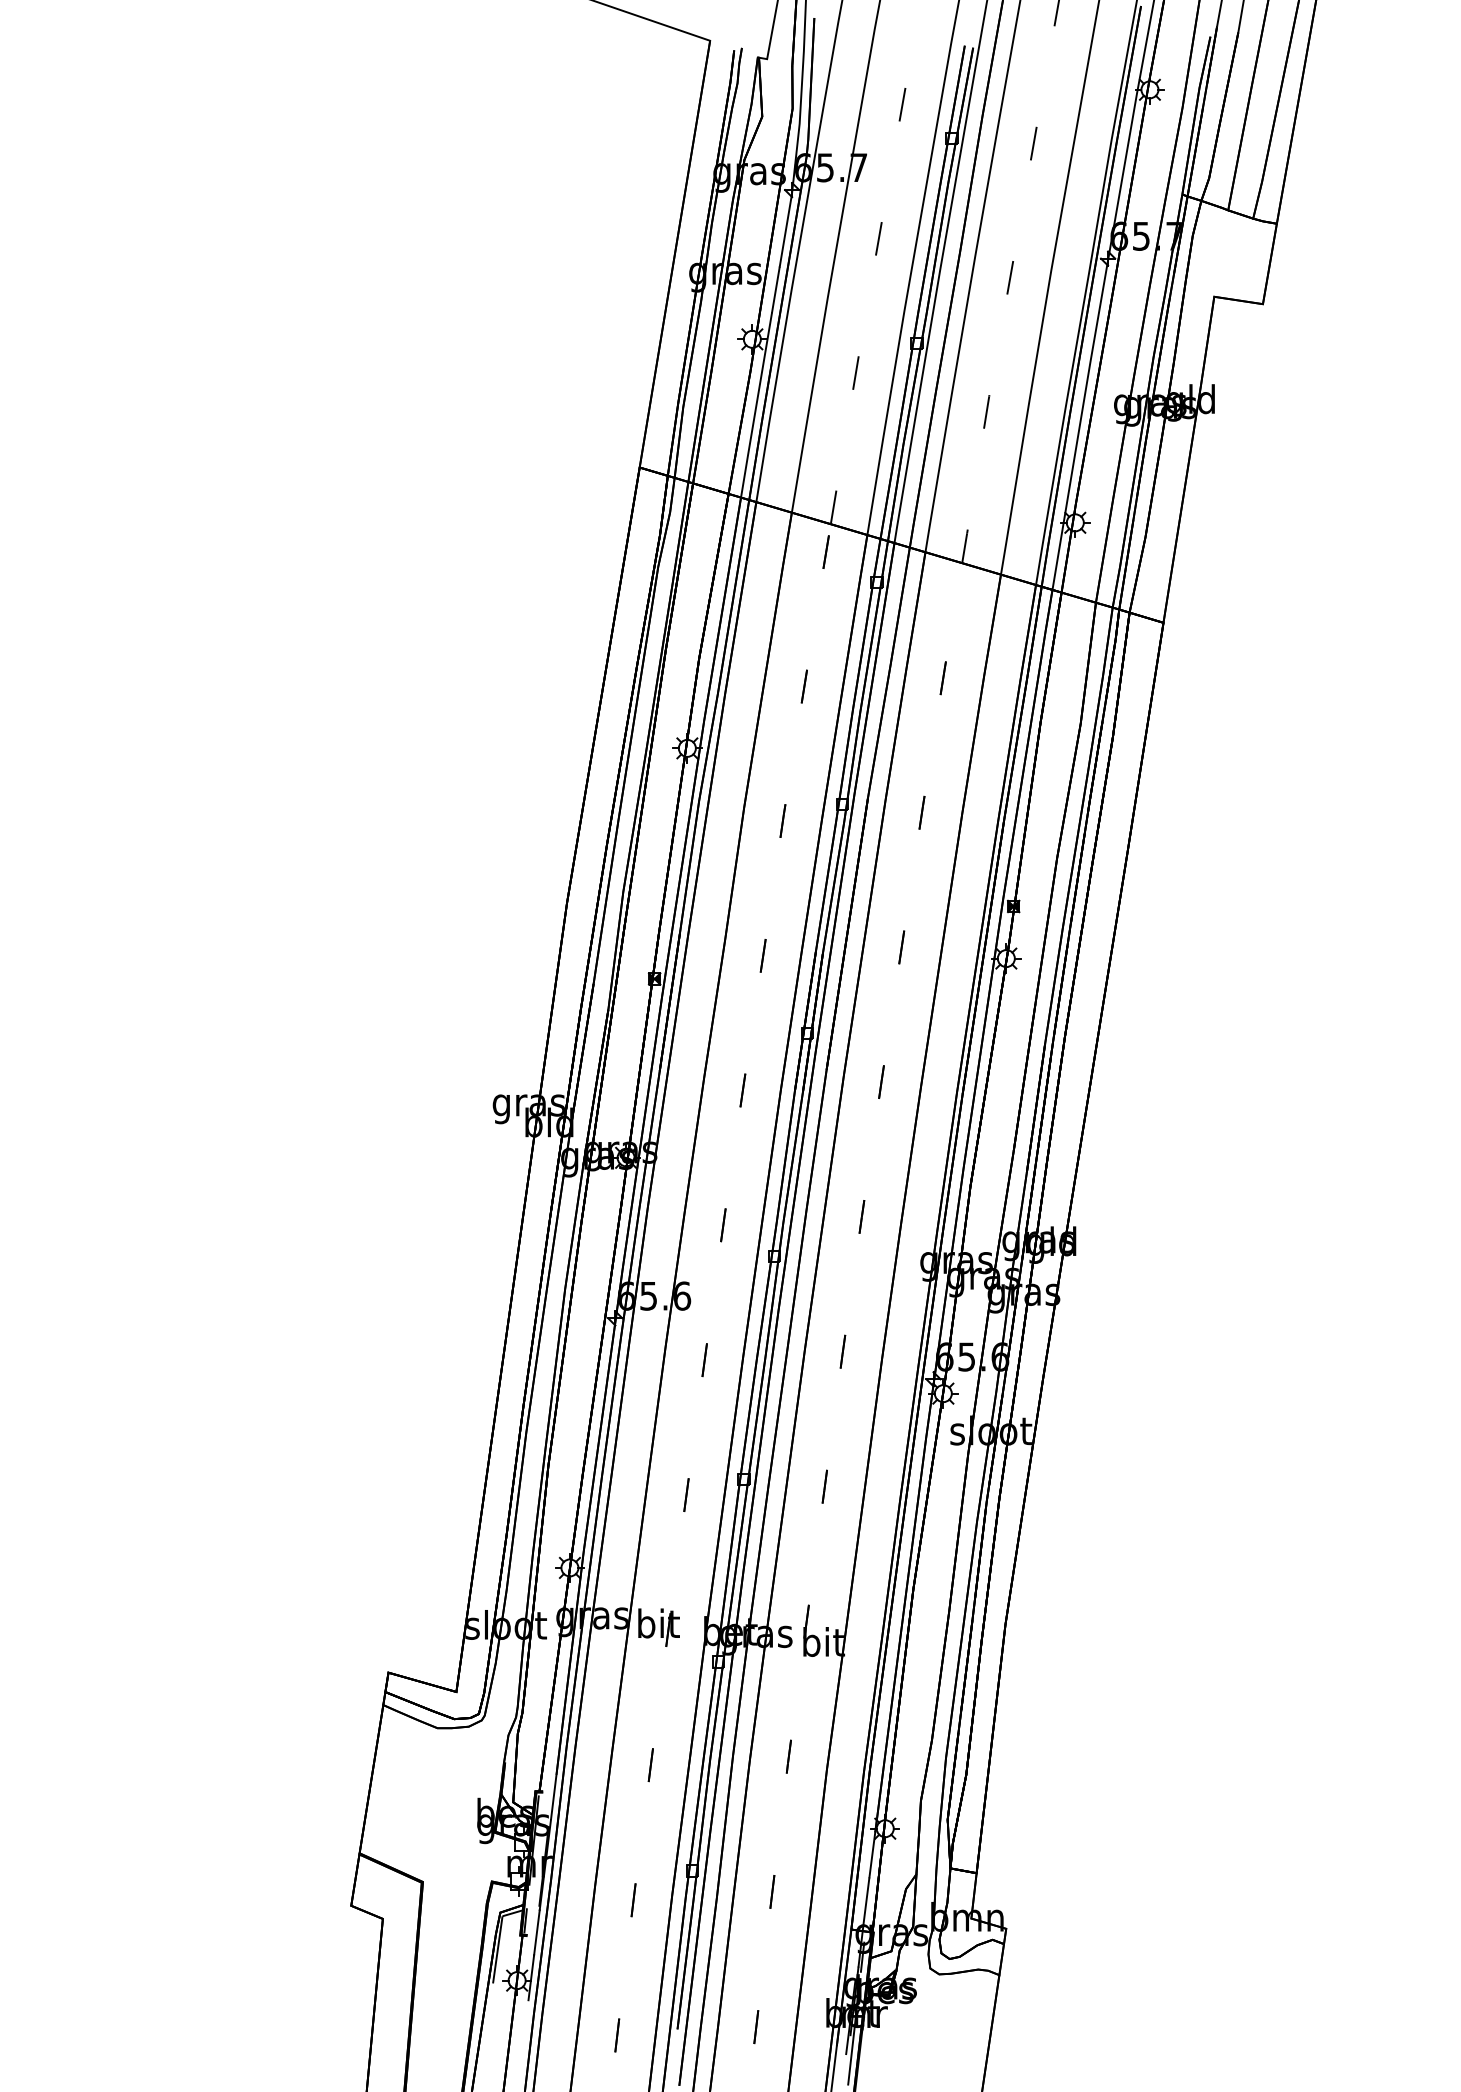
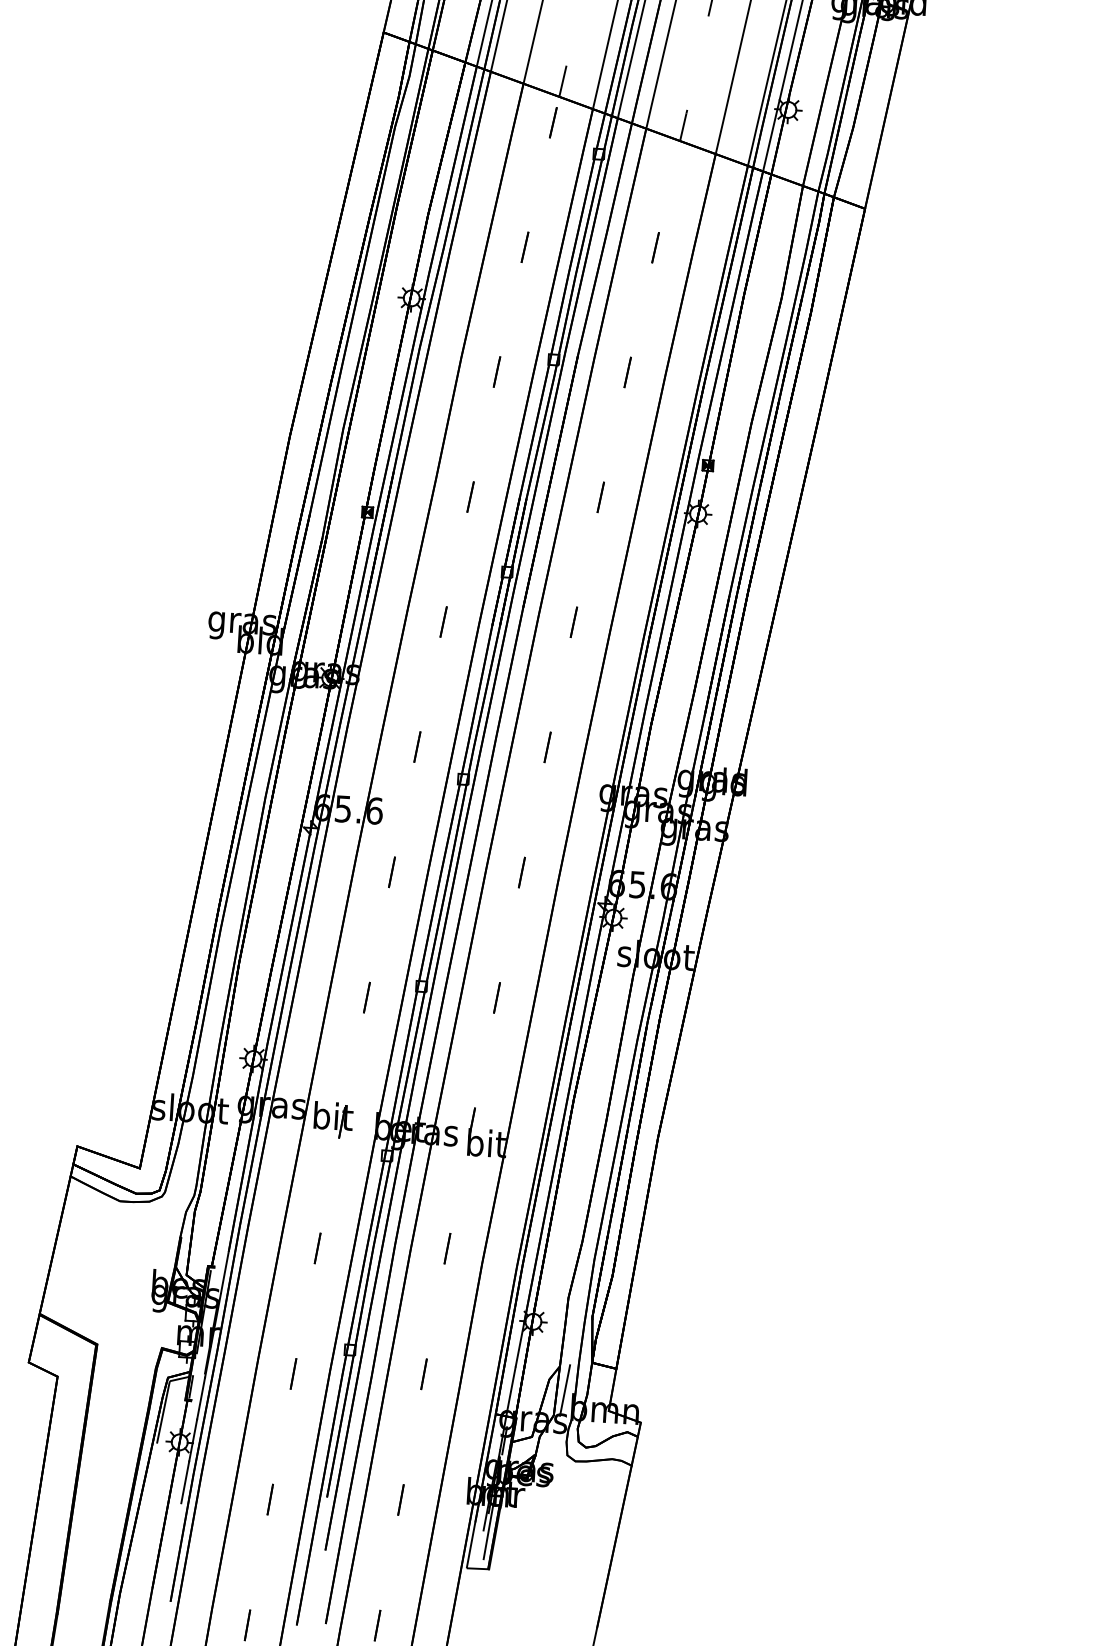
line: (923, 1899) -> (565, 1390), added
line: (525, 2022) -> (185, 1482), added

